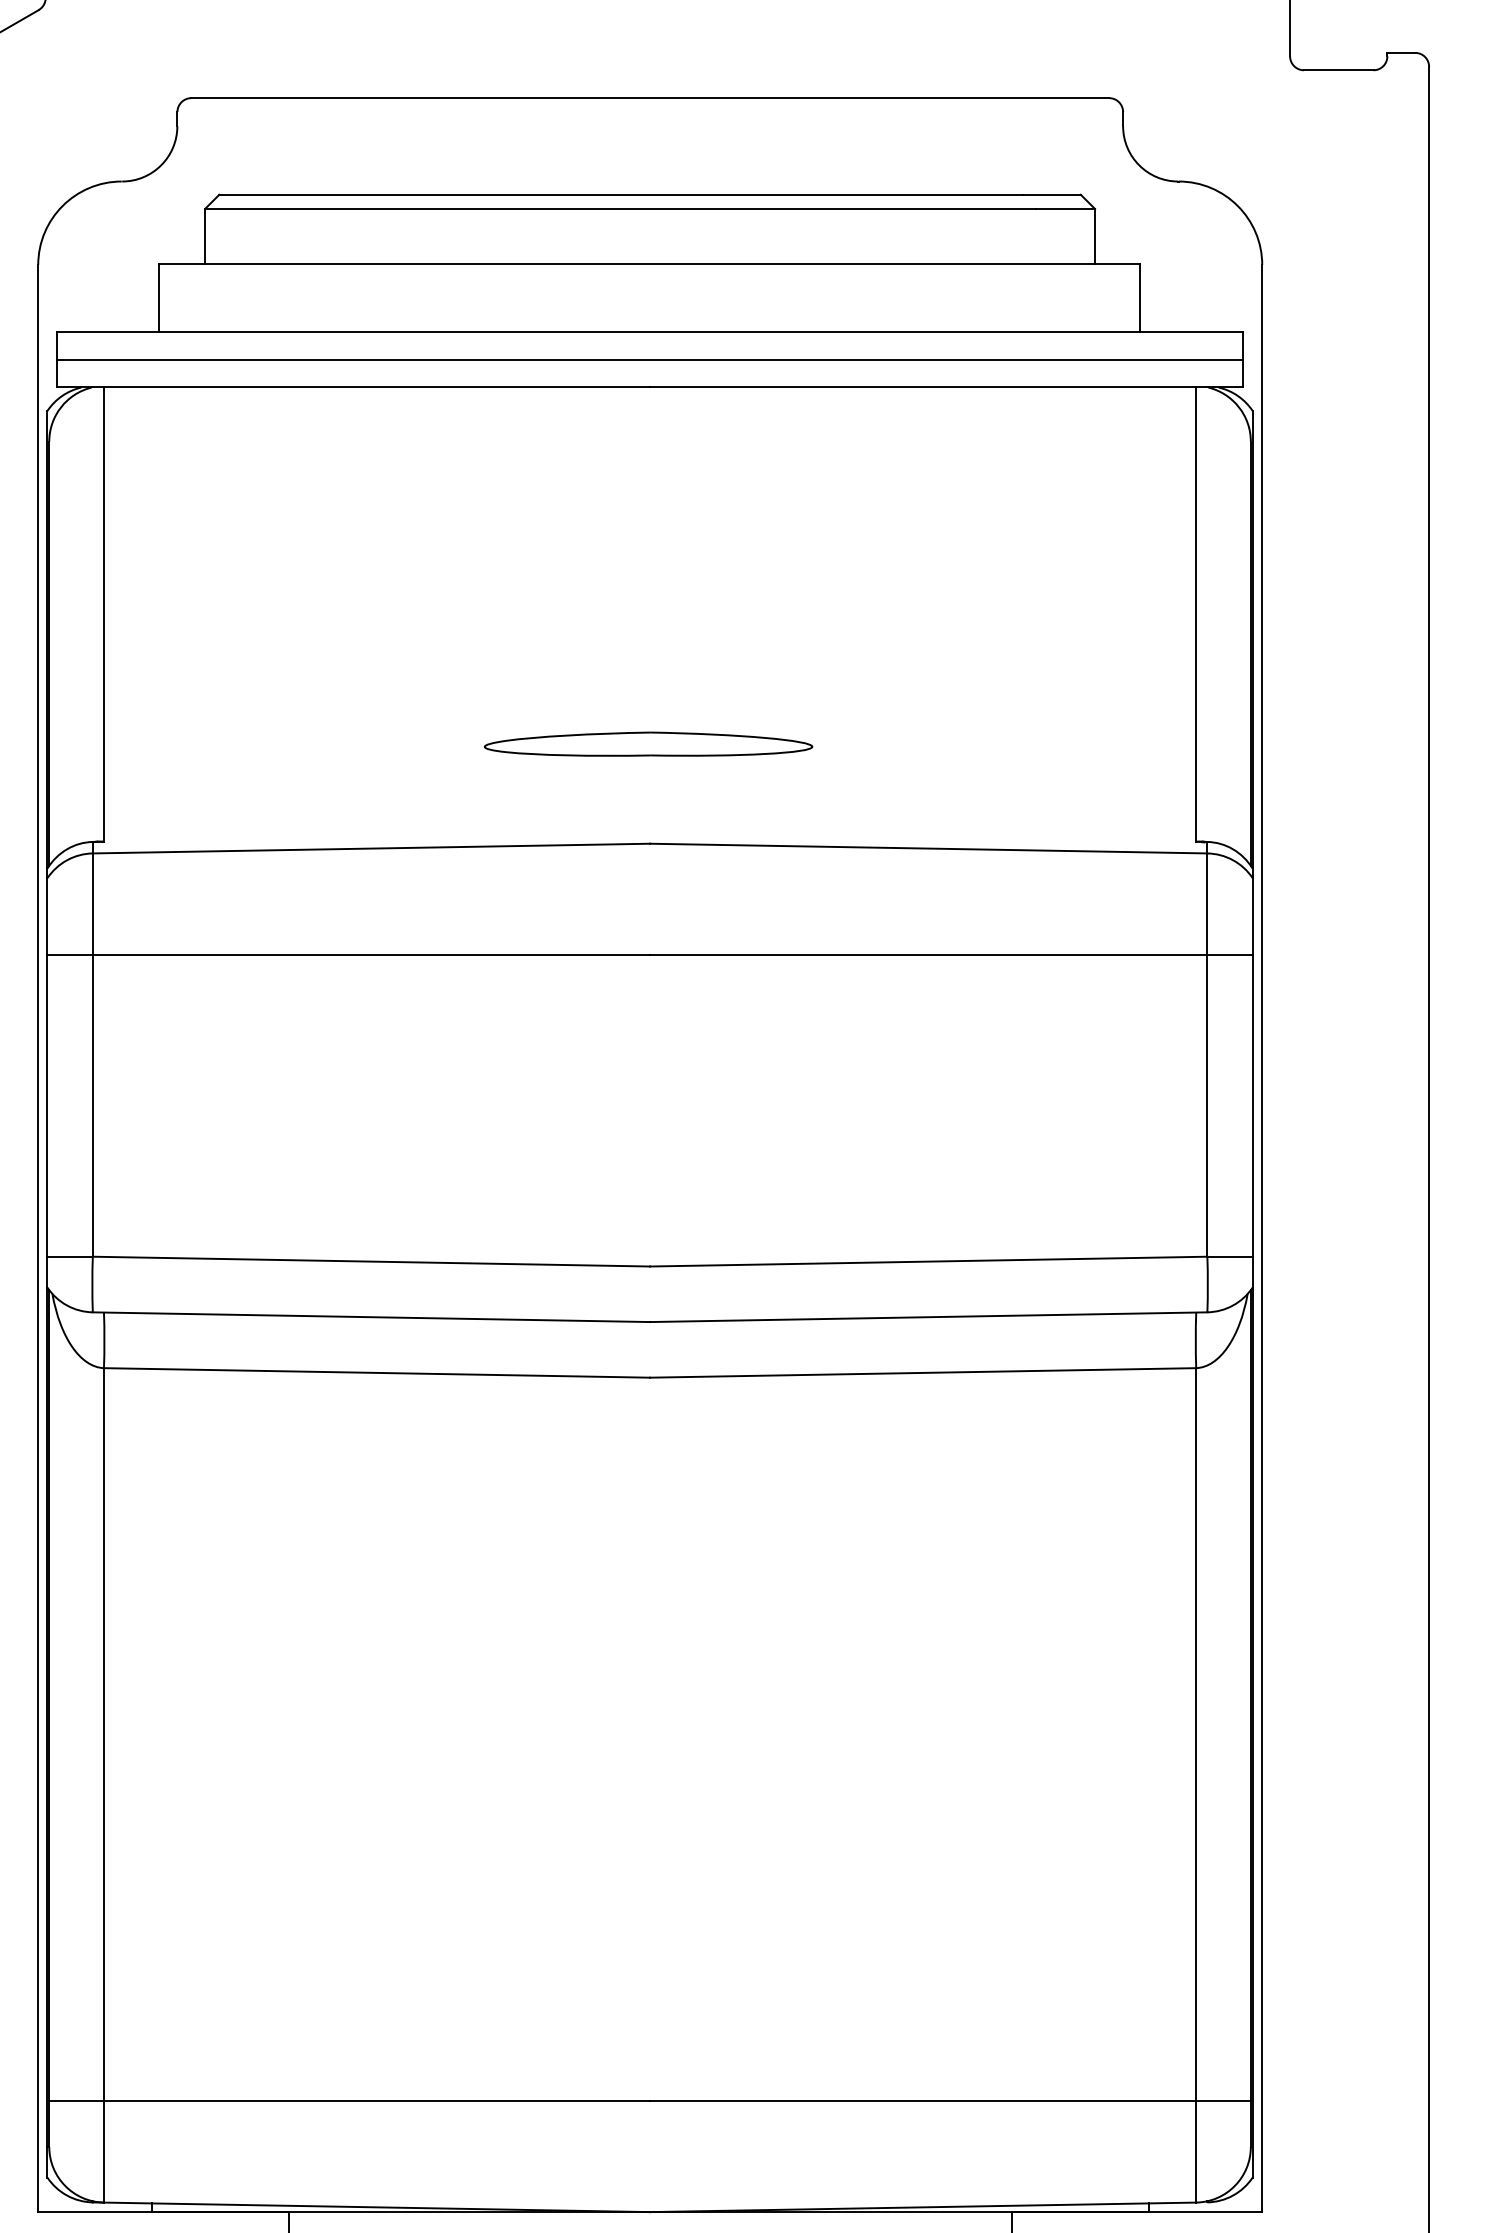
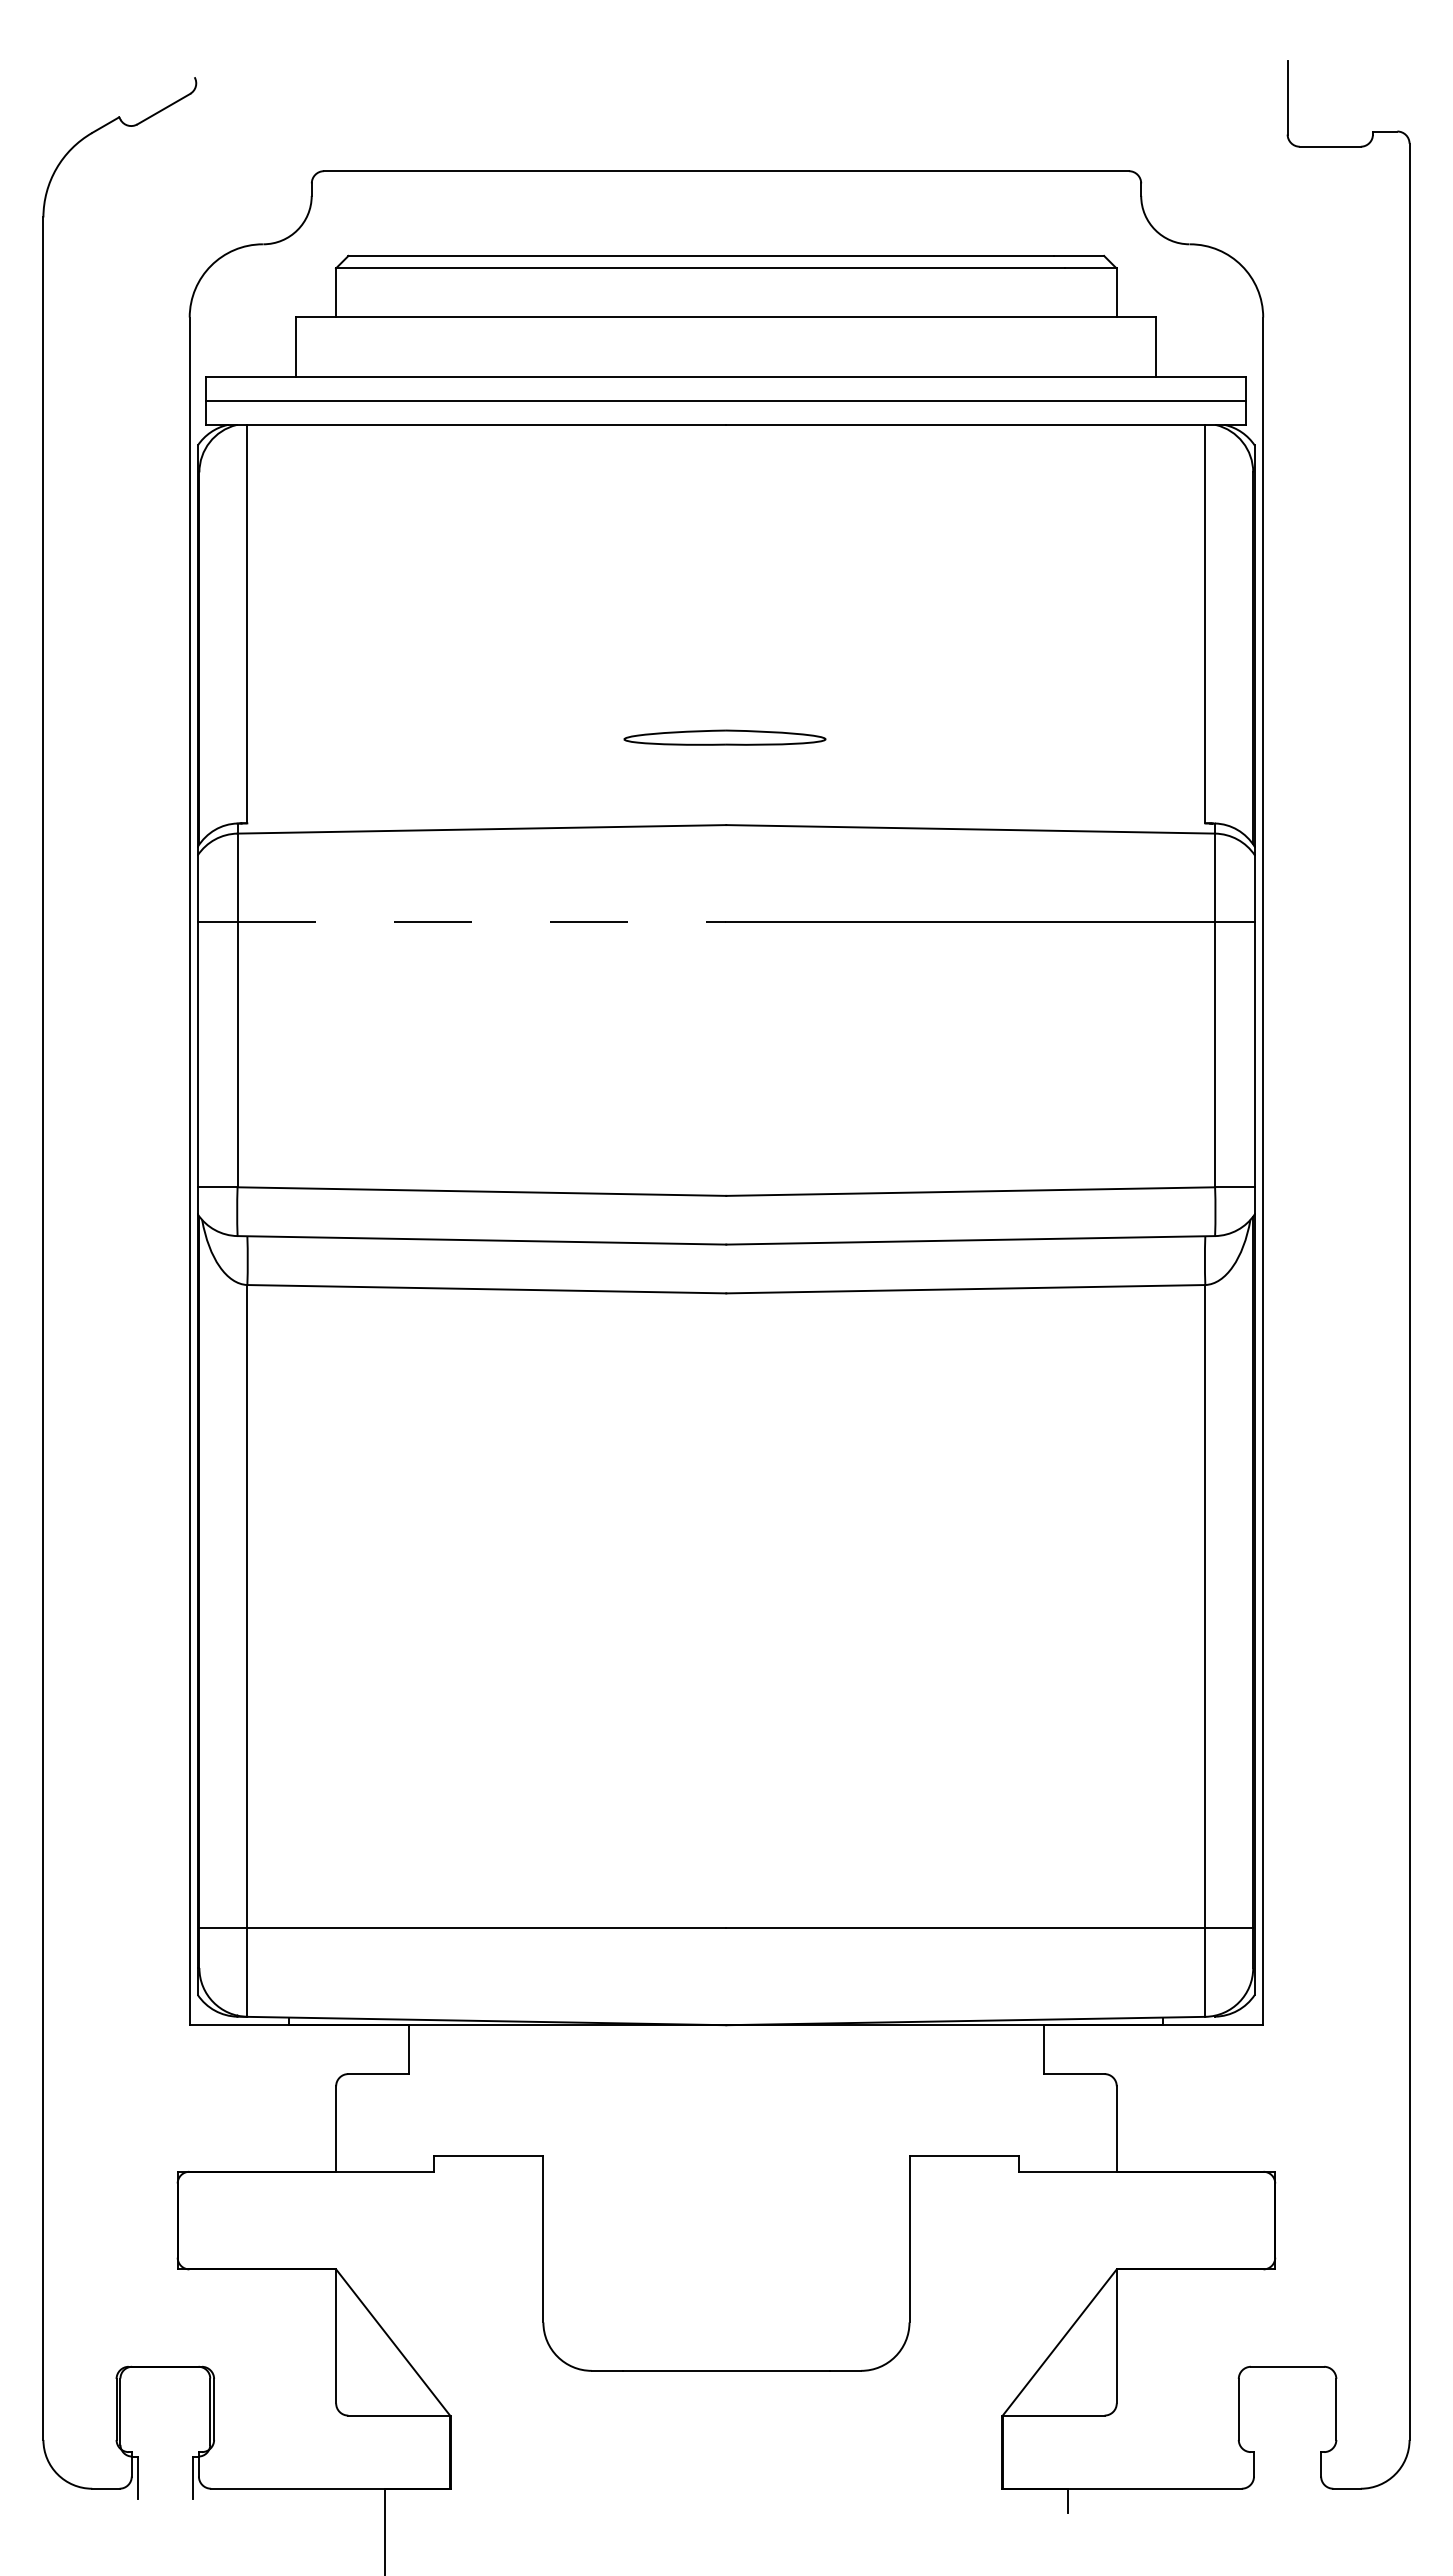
part: (648, 743) -> (724, 737), size x0.7
line: (372, 954) -> (482, 922), solid -> dashed

